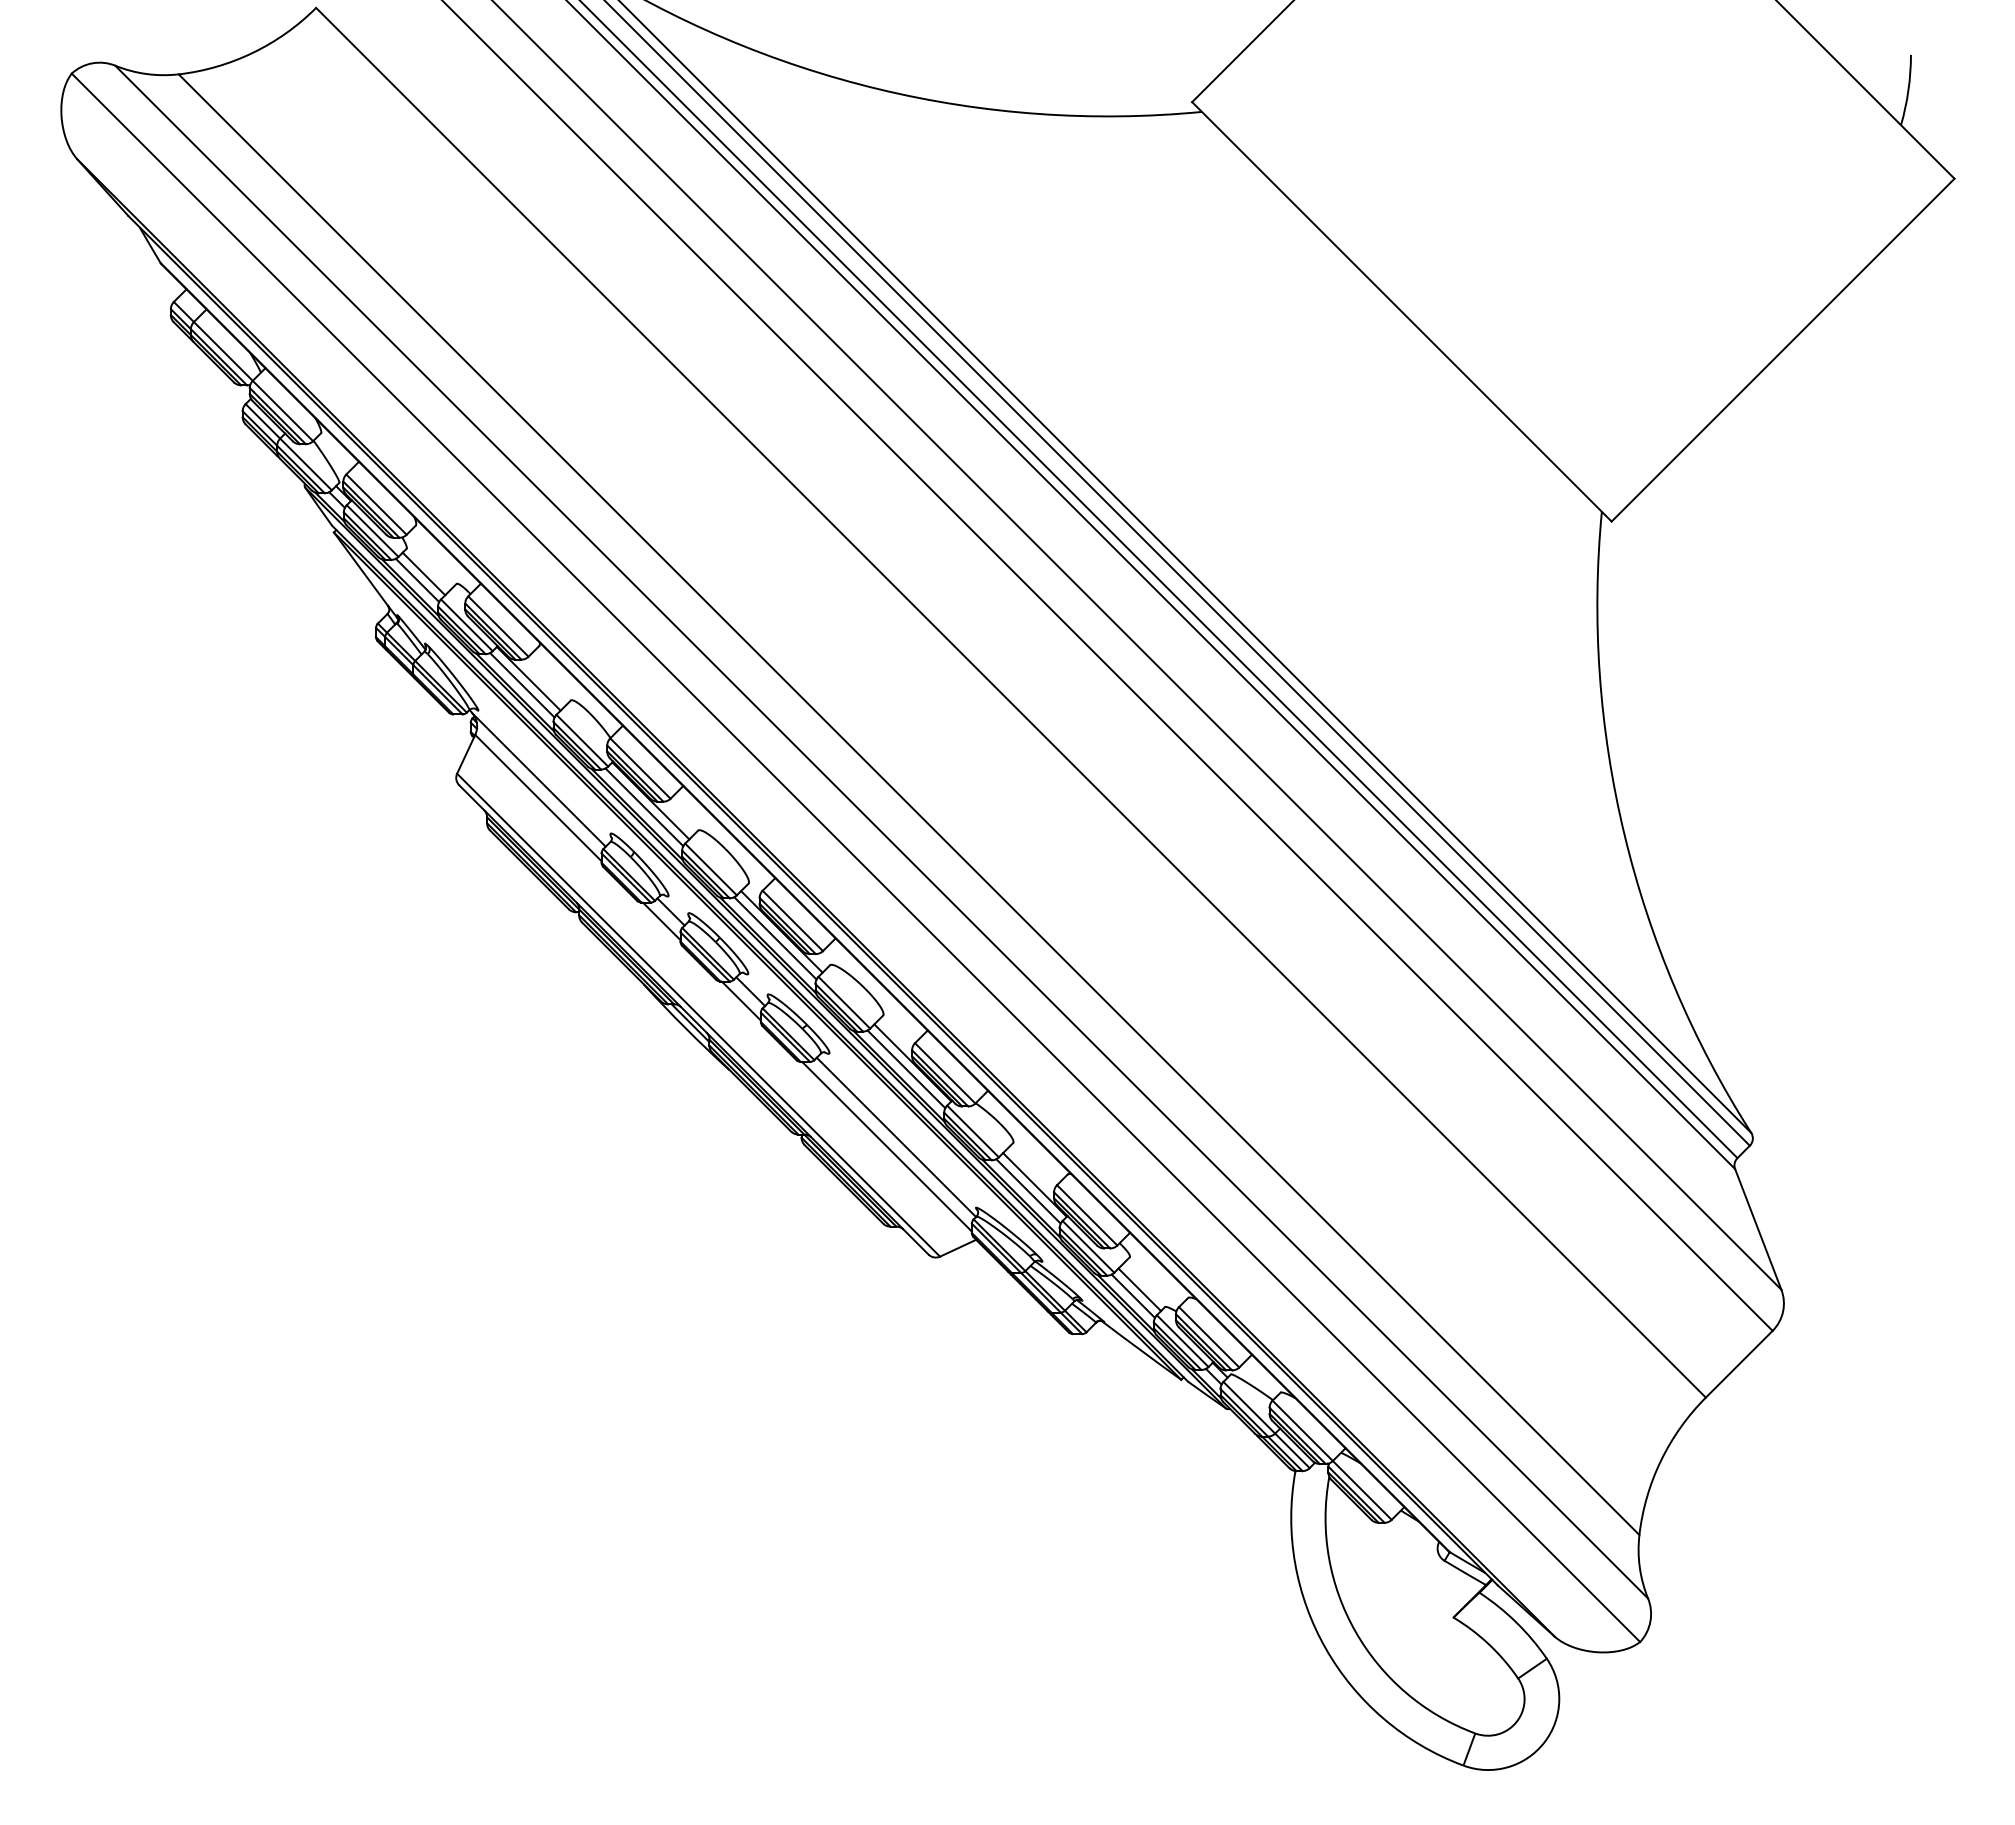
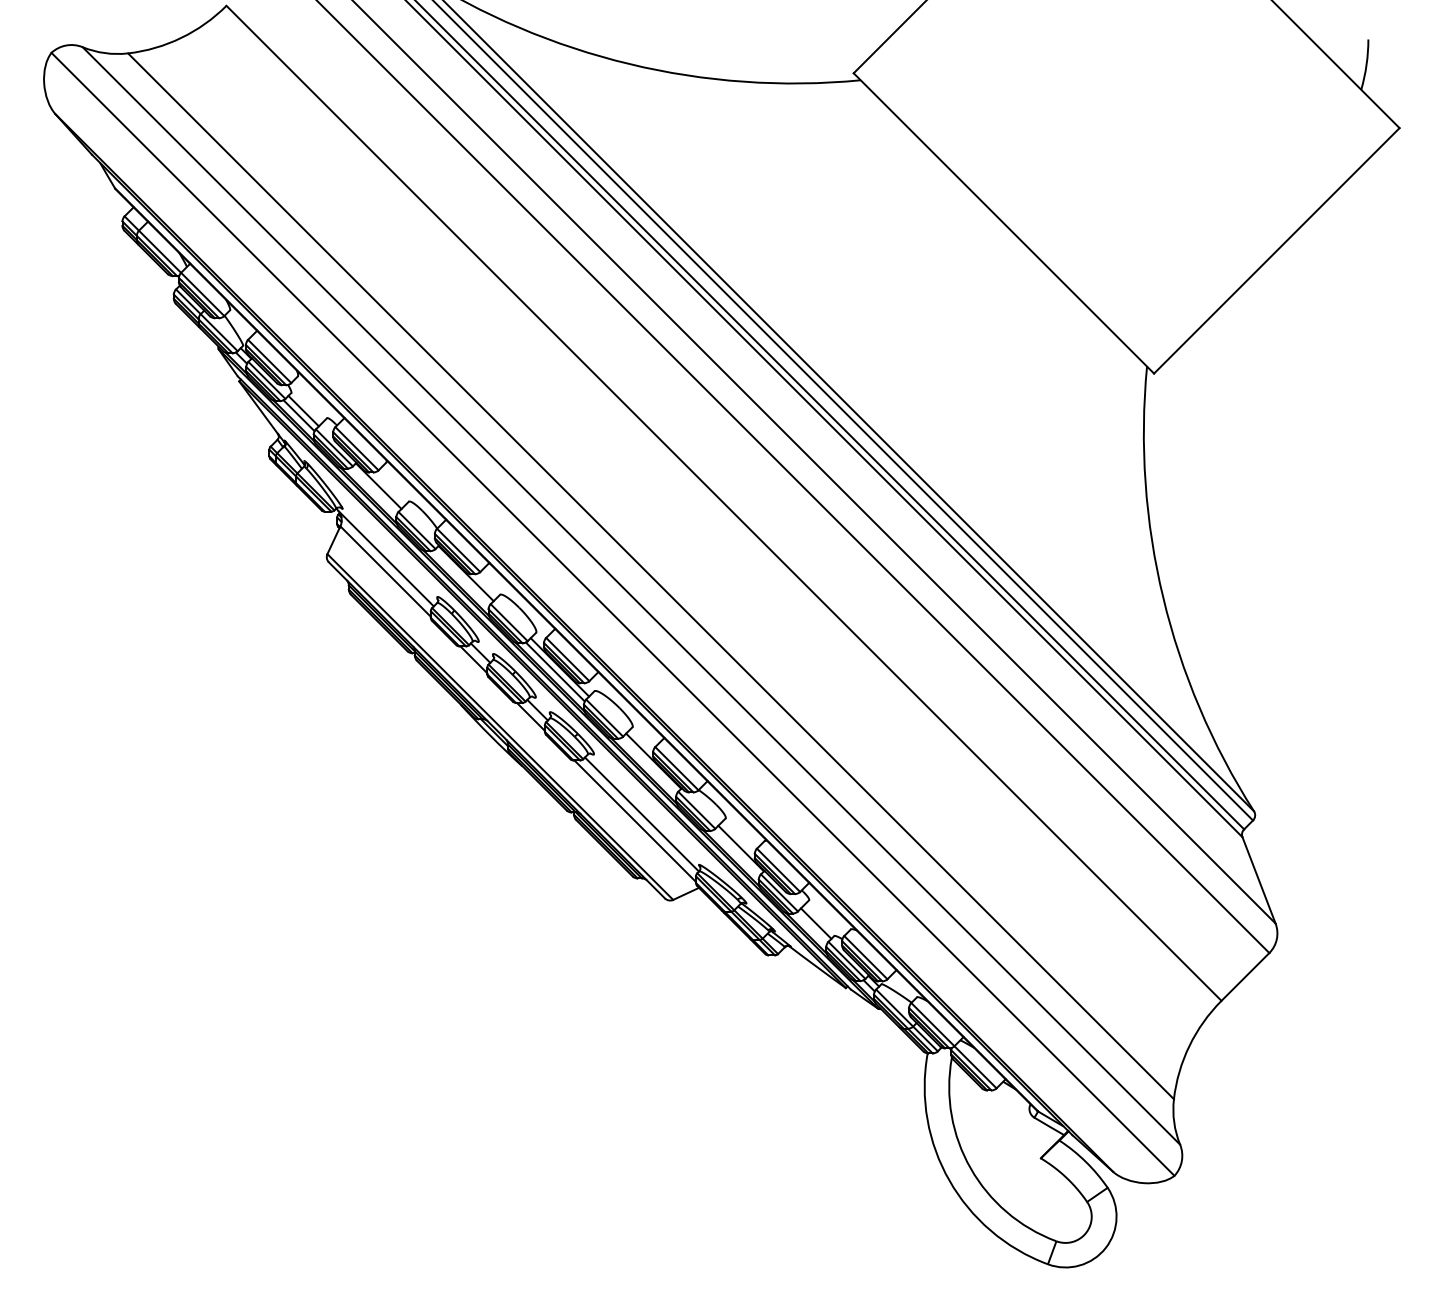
line: (522, 685) -> (374, 490), removed
line: (644, 807) -> (461, 578), removed
line: (906, 1069) -> (649, 765), removed
line: (1028, 1191) -> (736, 853), removed
line: (1132, 1295) -> (811, 927), removed

